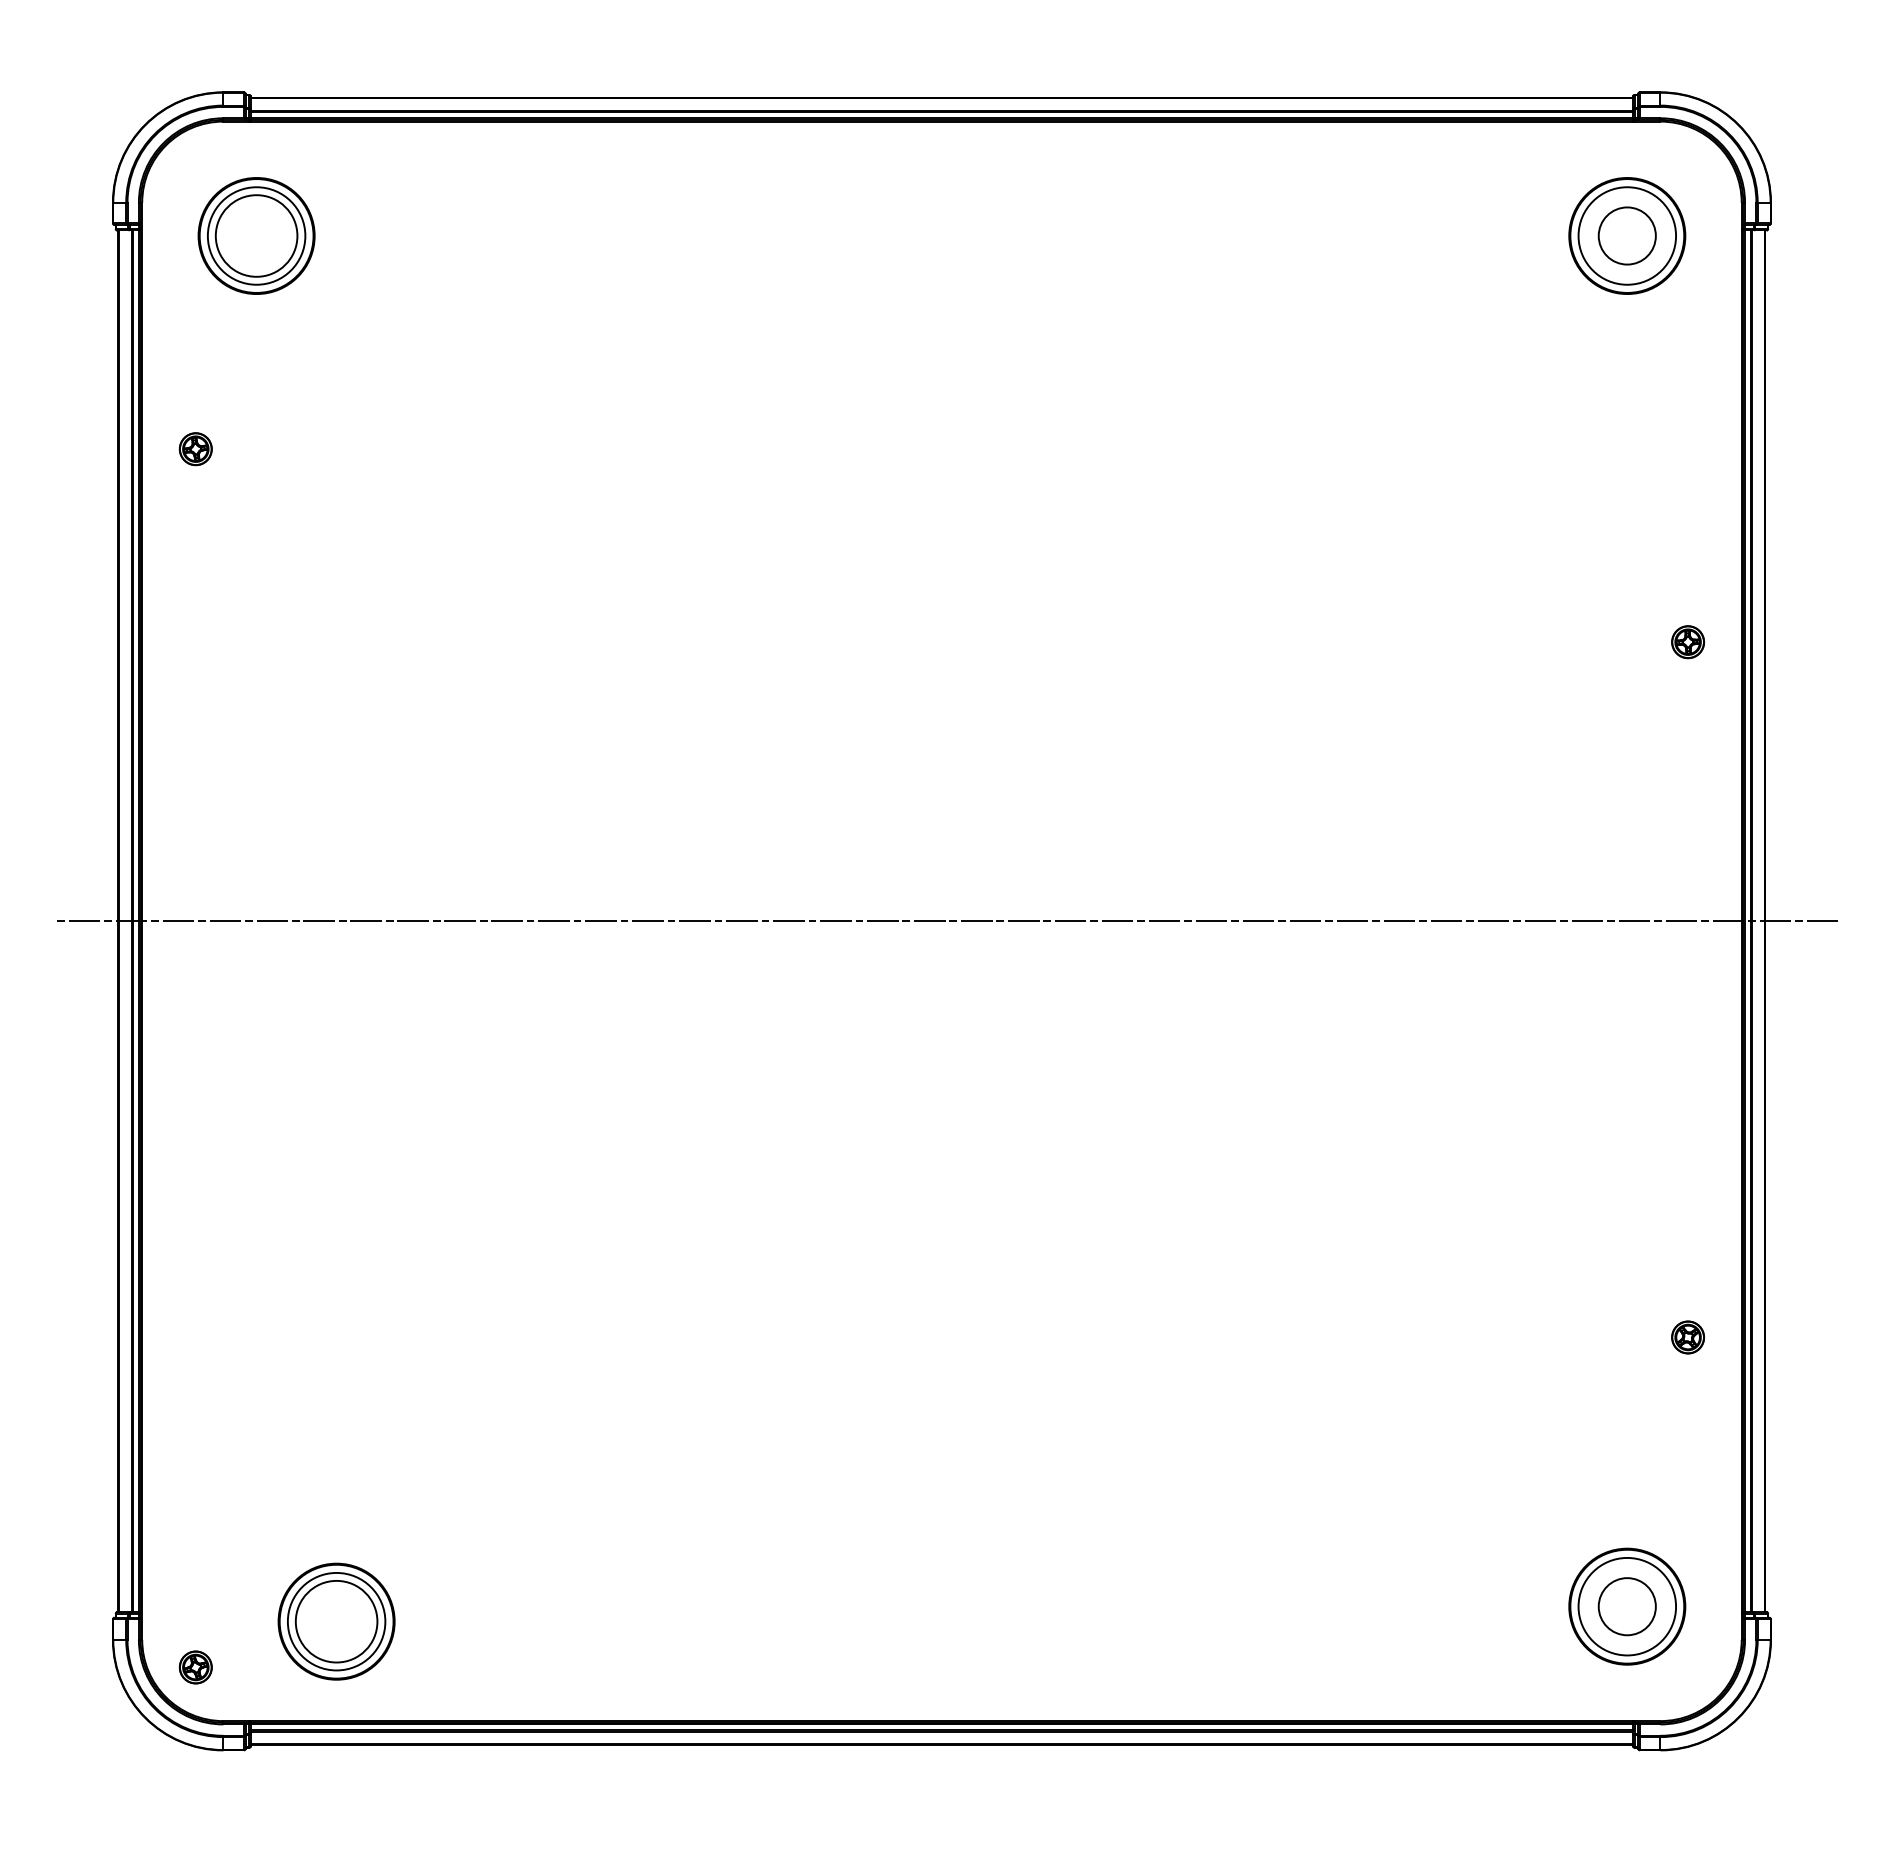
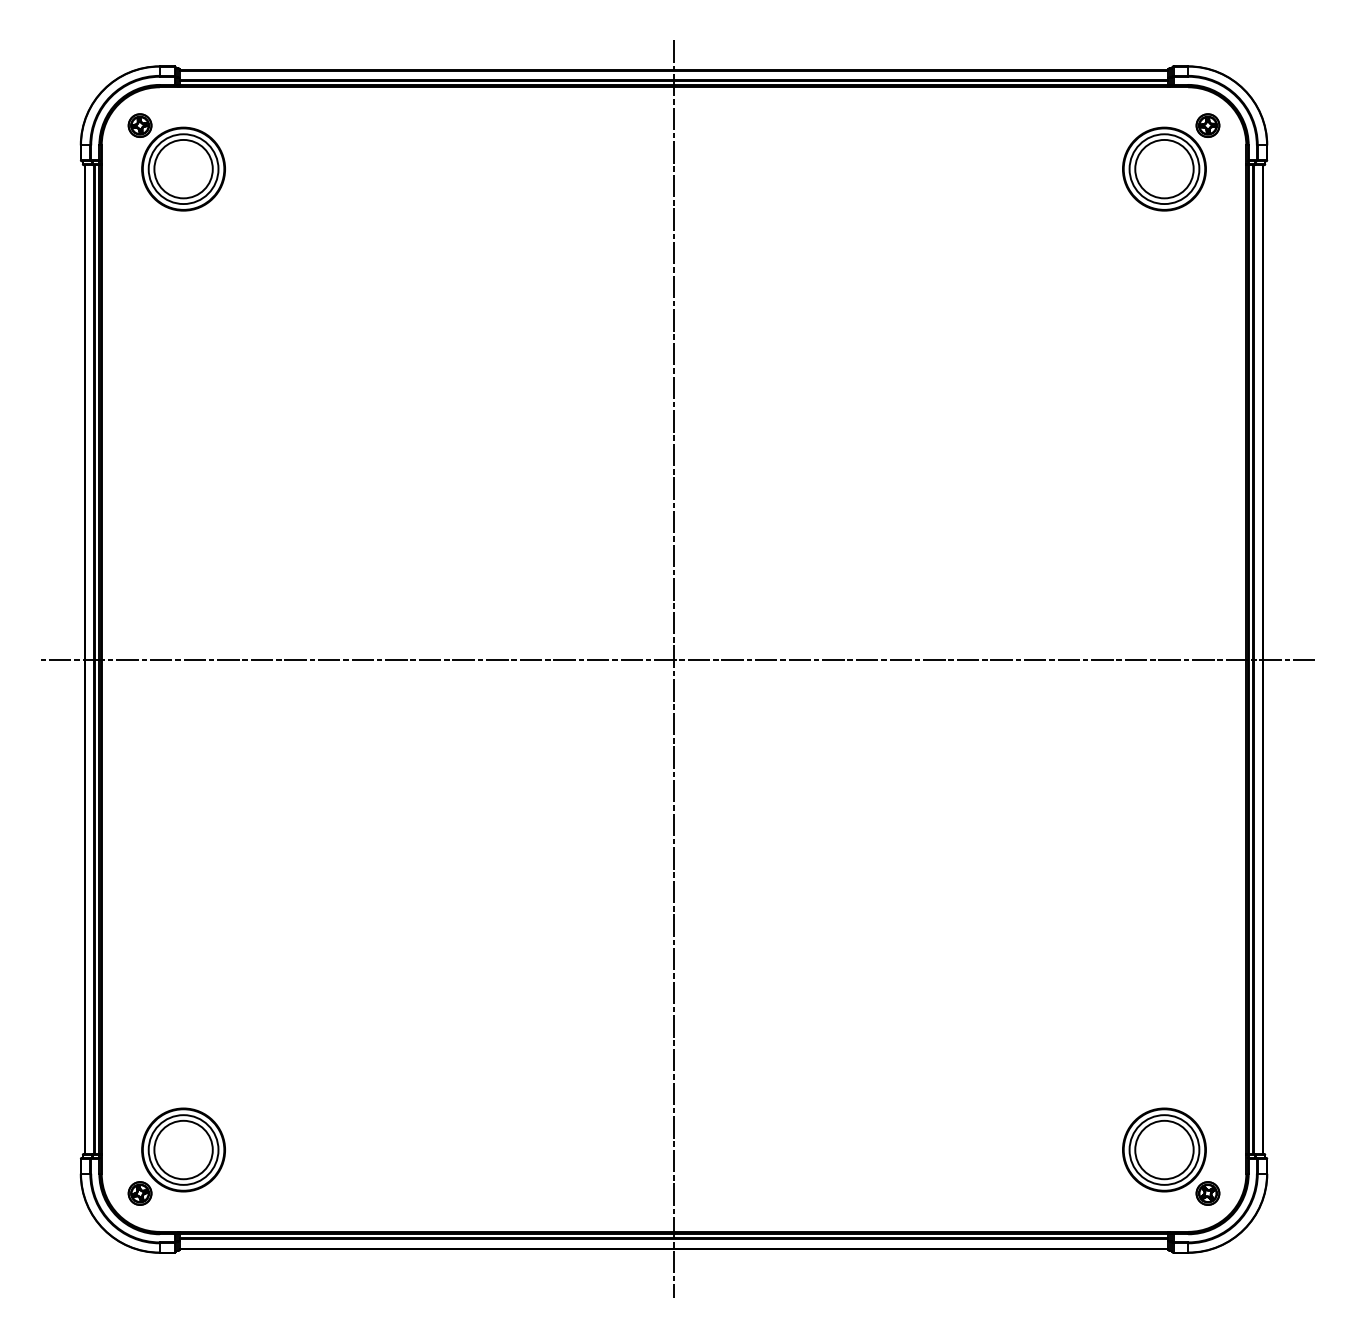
circle: (1627, 235) -> (1164, 168), size x1.43
part: (195, 449) -> (139, 125), moved
part: (1687, 642) -> (1207, 125), moved
line: (941, 934) -> (673, 669), added
part: (1687, 1337) -> (1207, 1193), moved
circle: (1627, 1606) -> (1164, 1149), size x1.43
part: (336, 1621) -> (183, 1149), moved

